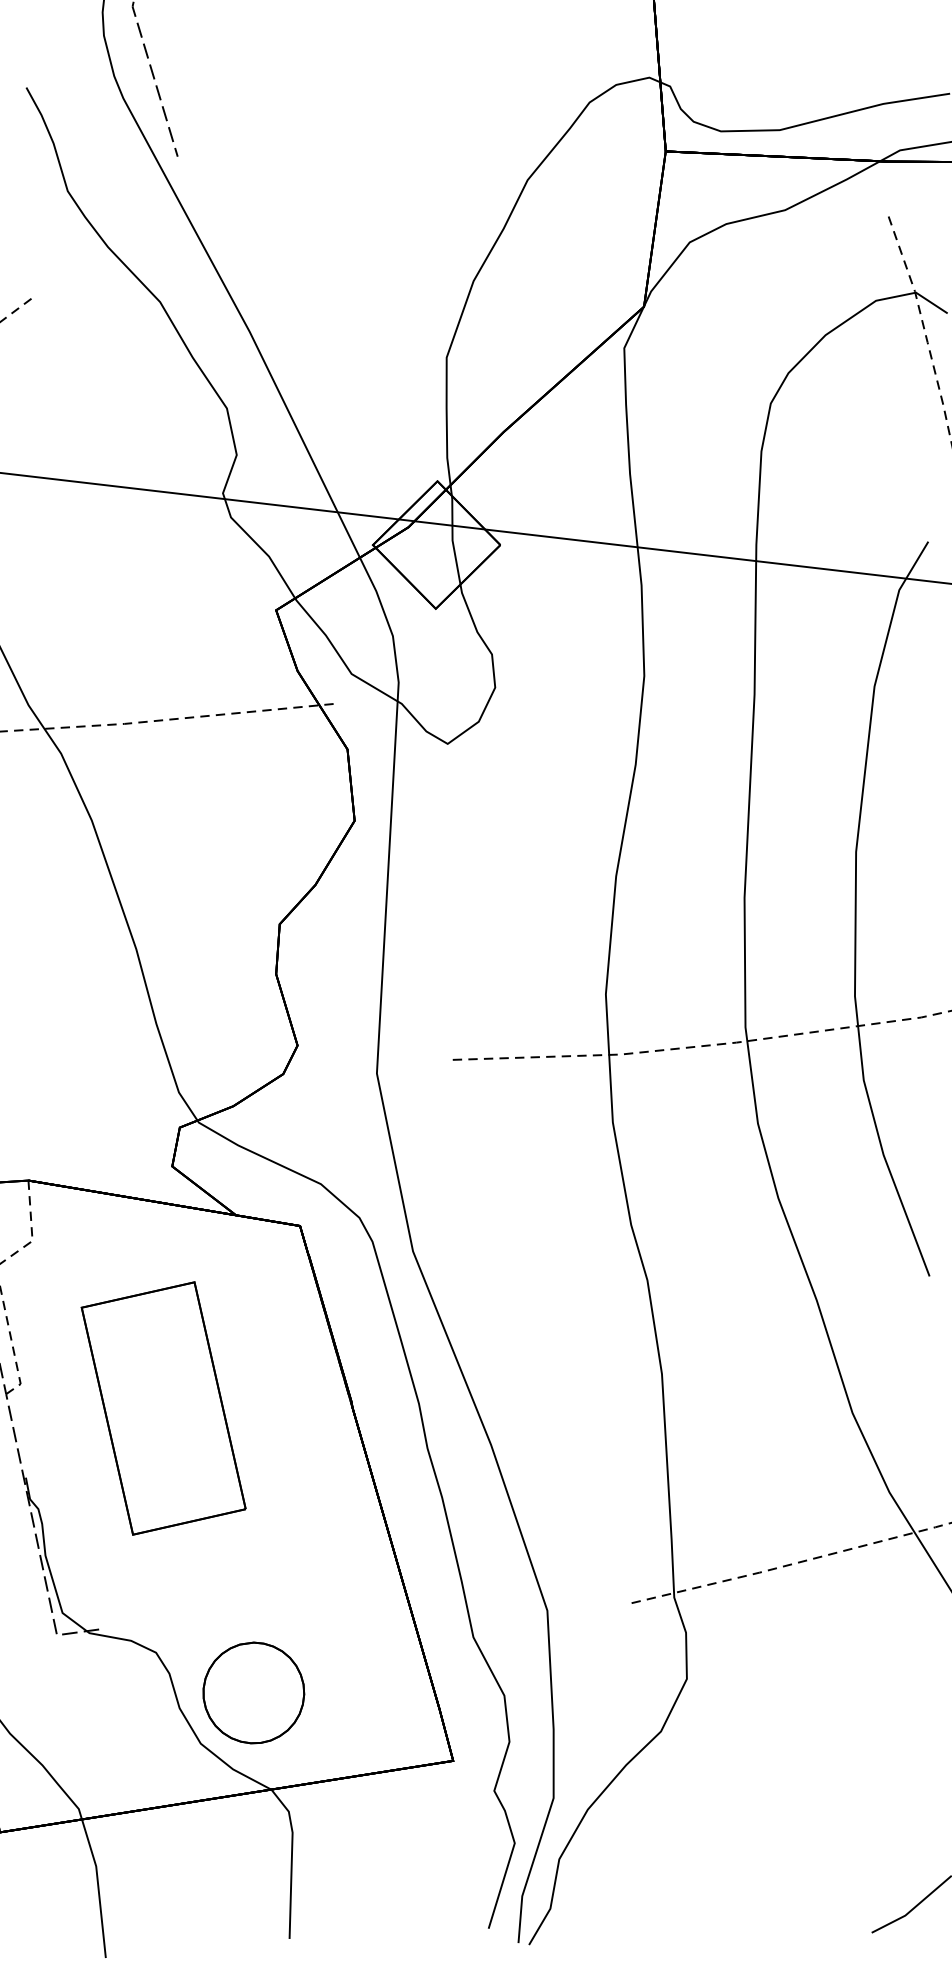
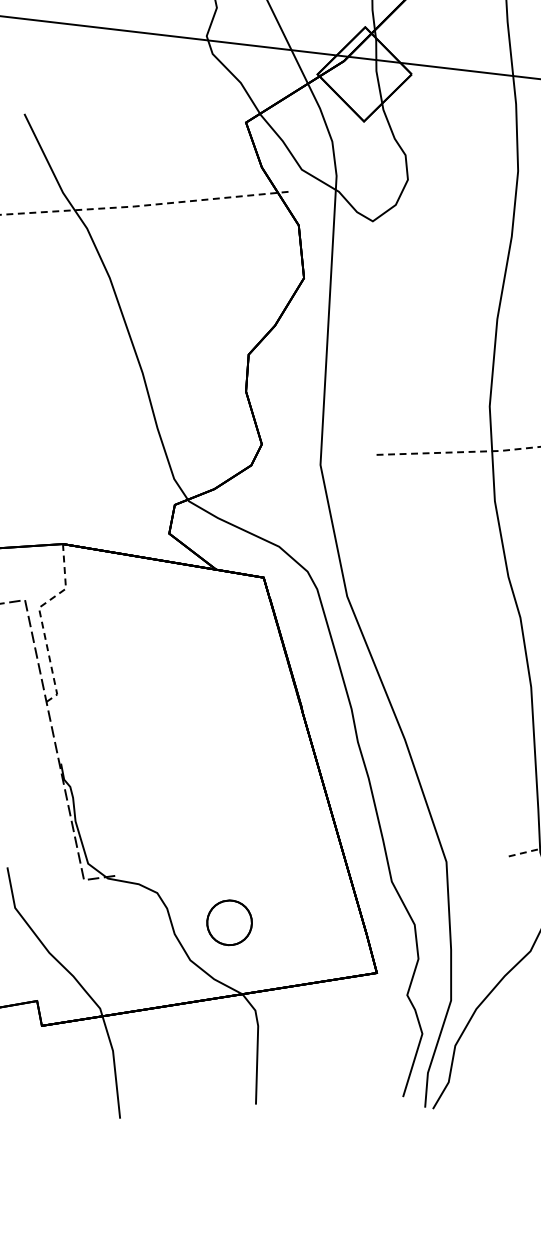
part: (163, 1408) -> (162, 712), removed
part: (253, 1692) -> (229, 922), size x0.6

